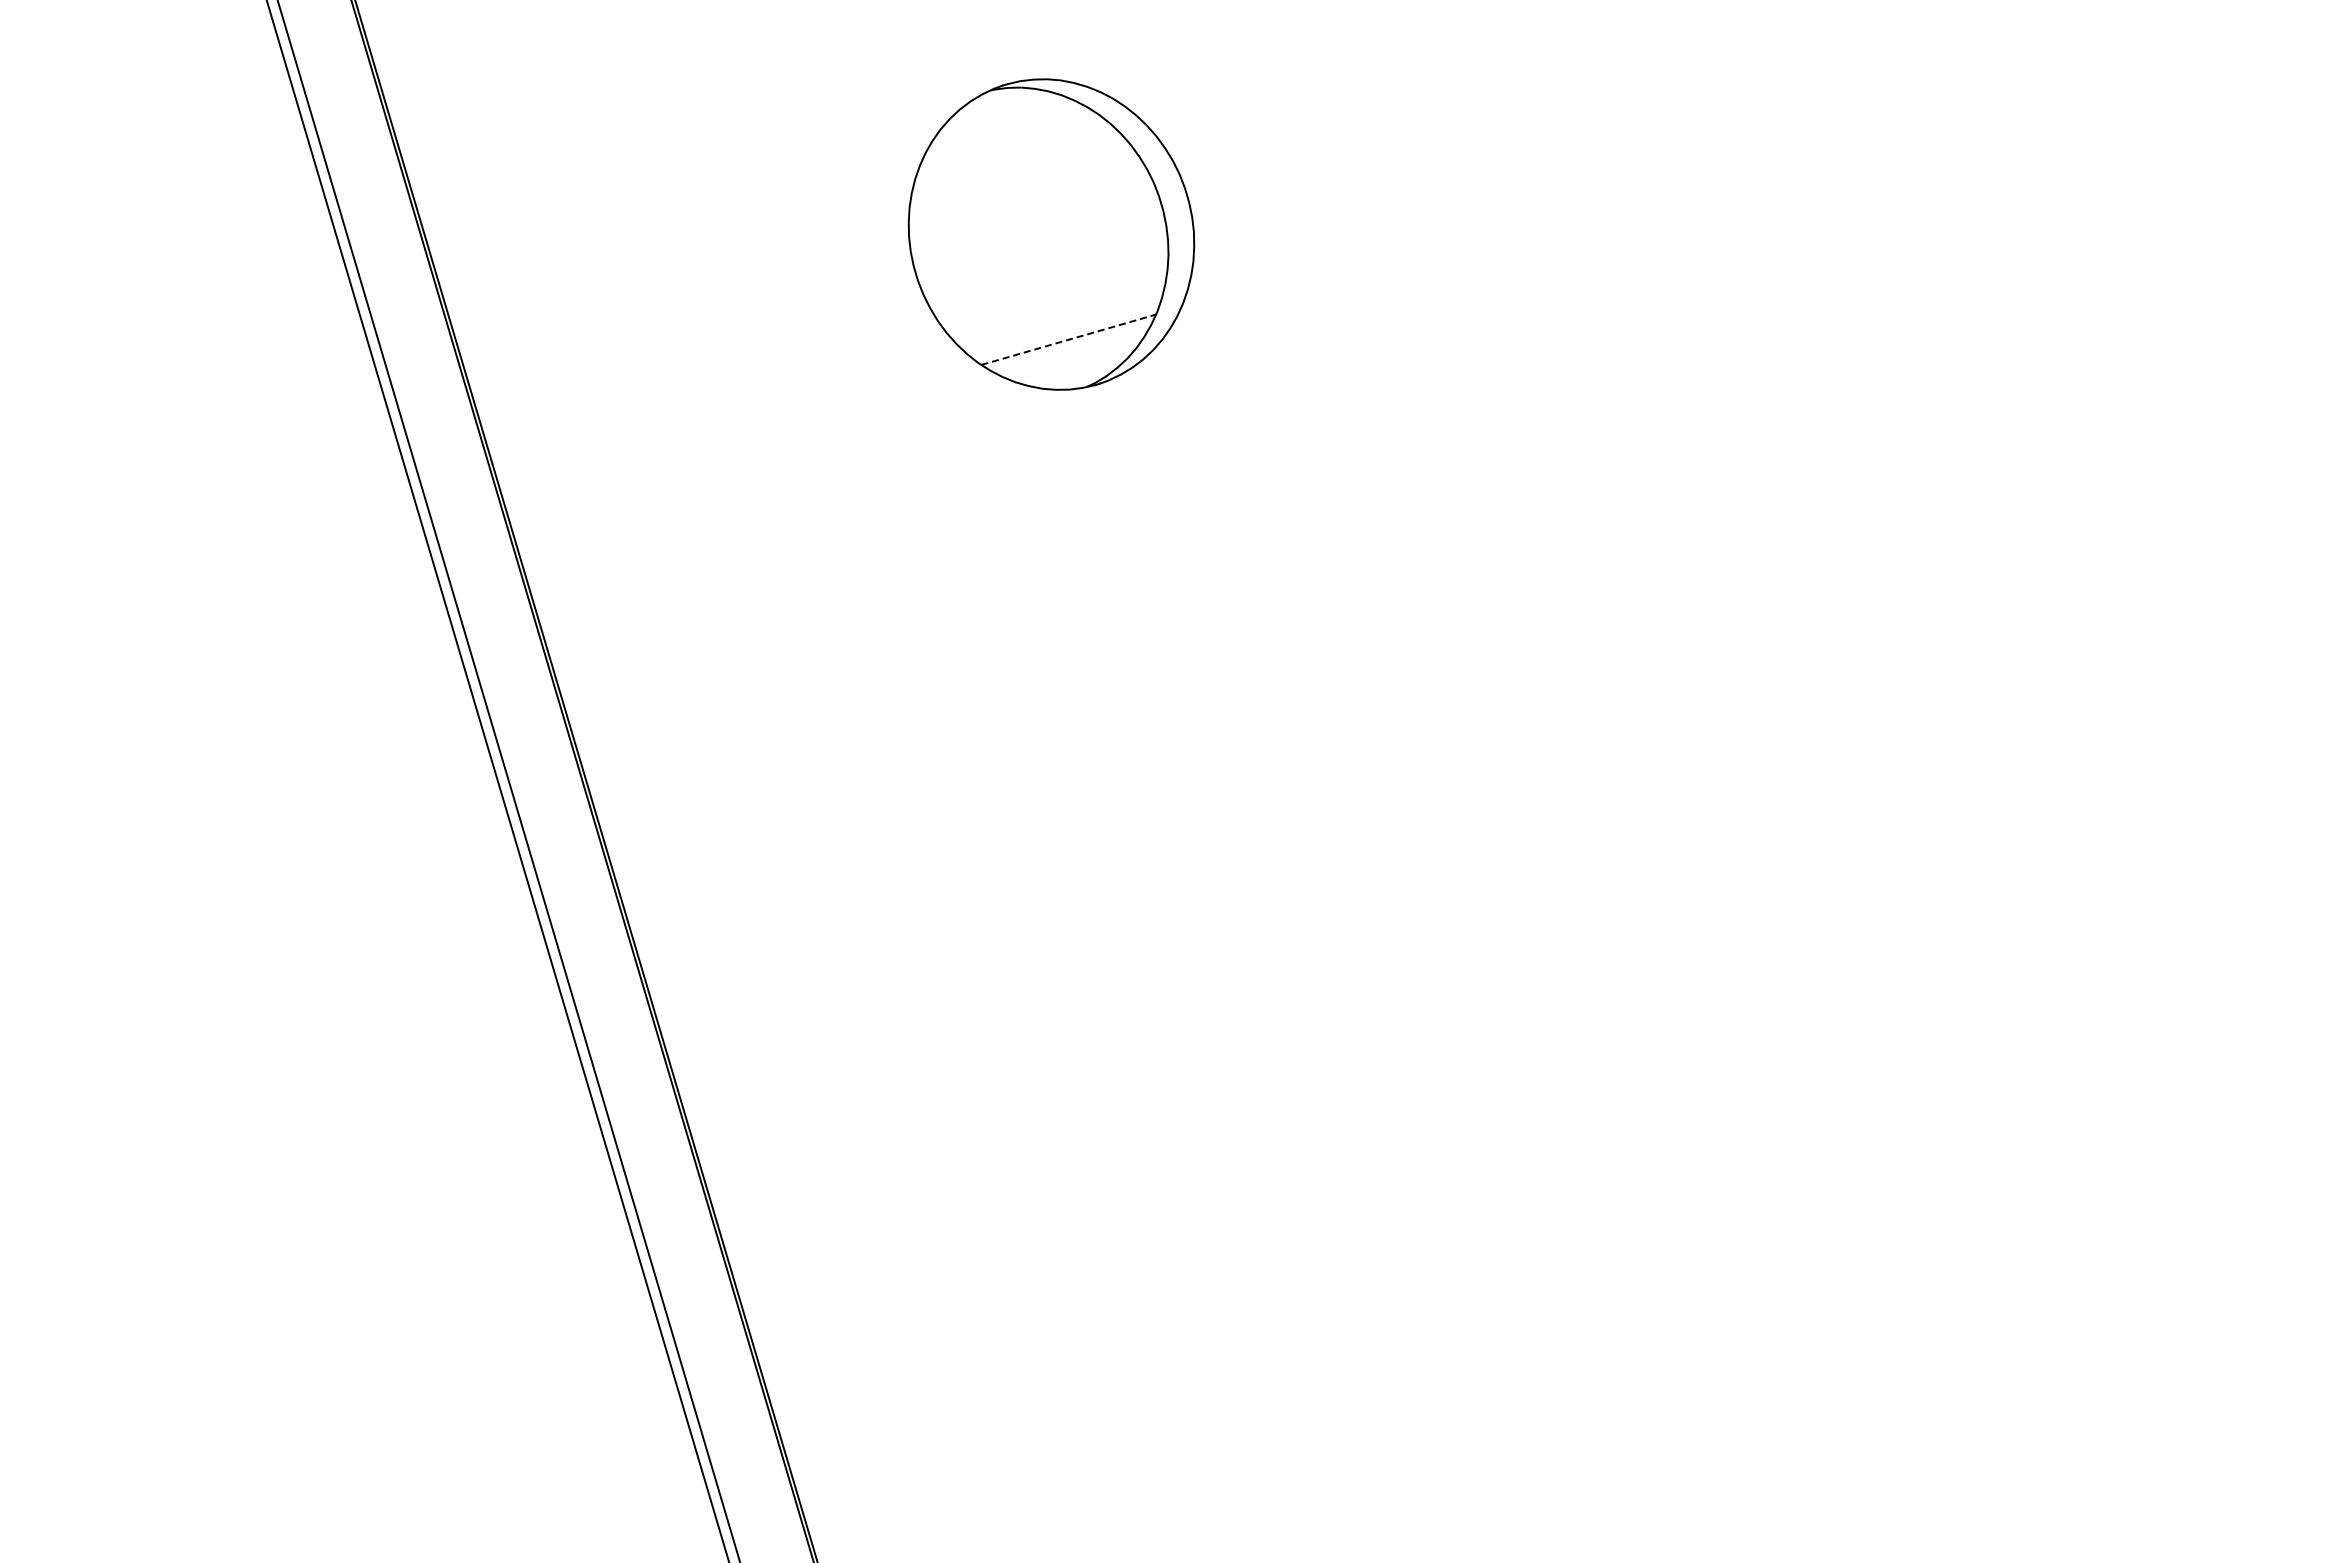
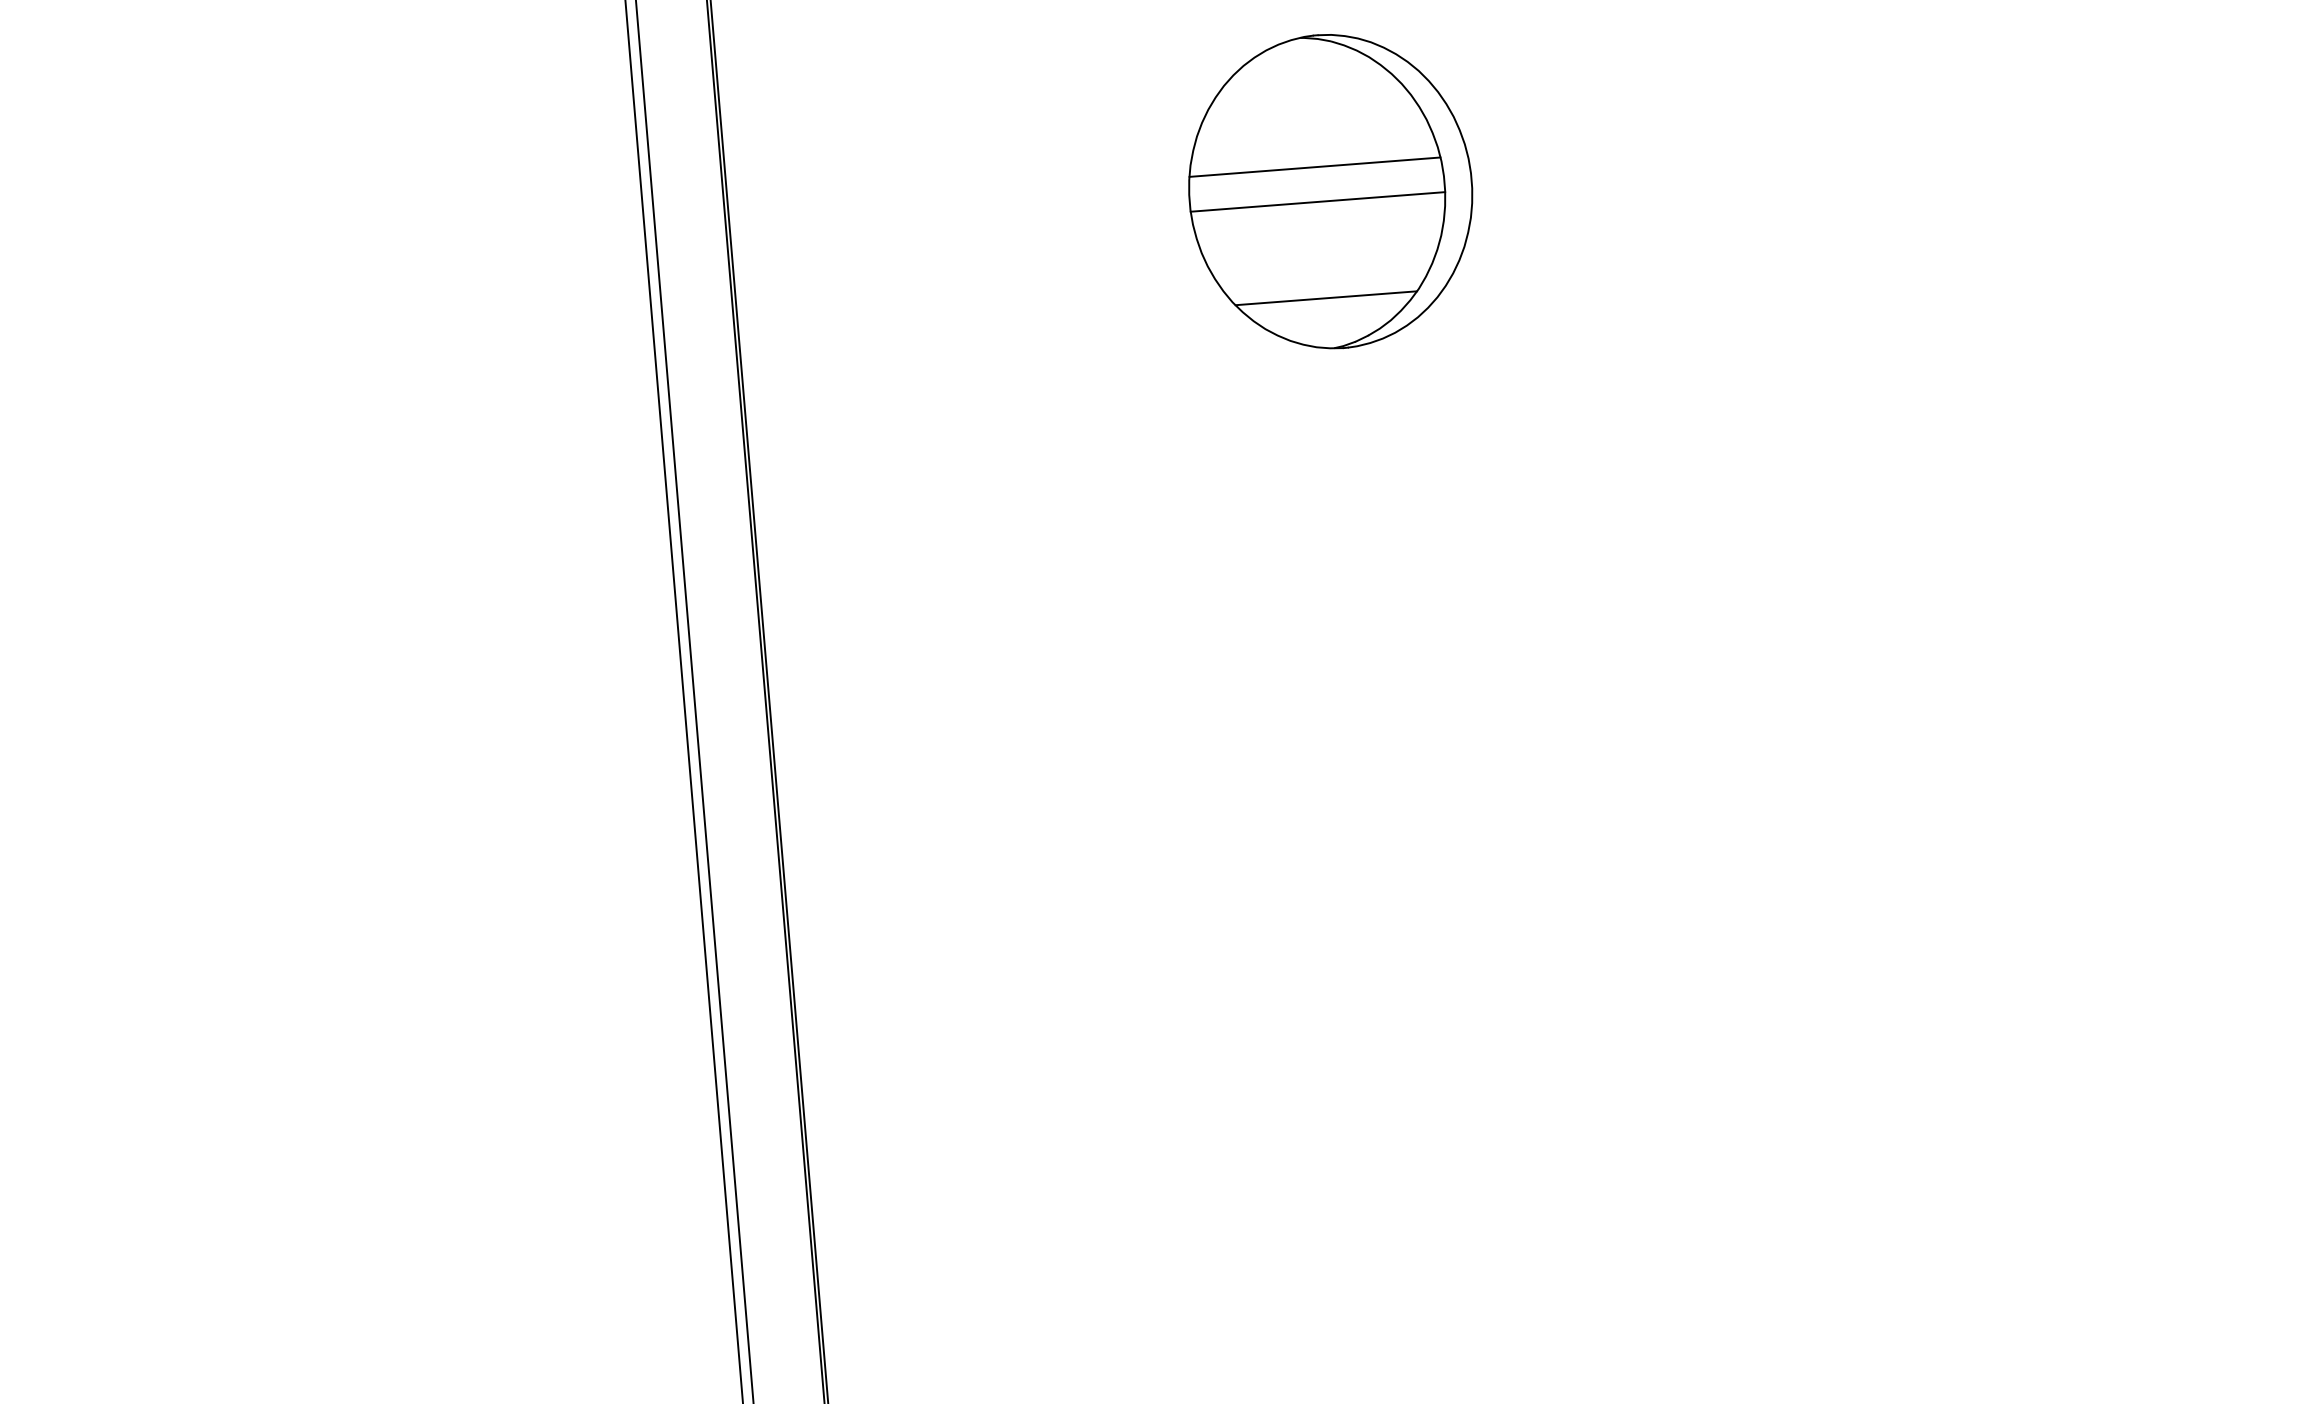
line: (1030, 213) -> (1314, 166), added
line: (1040, 246) -> (1317, 201), added
line: (1068, 339) -> (1326, 297), dashed -> solid

